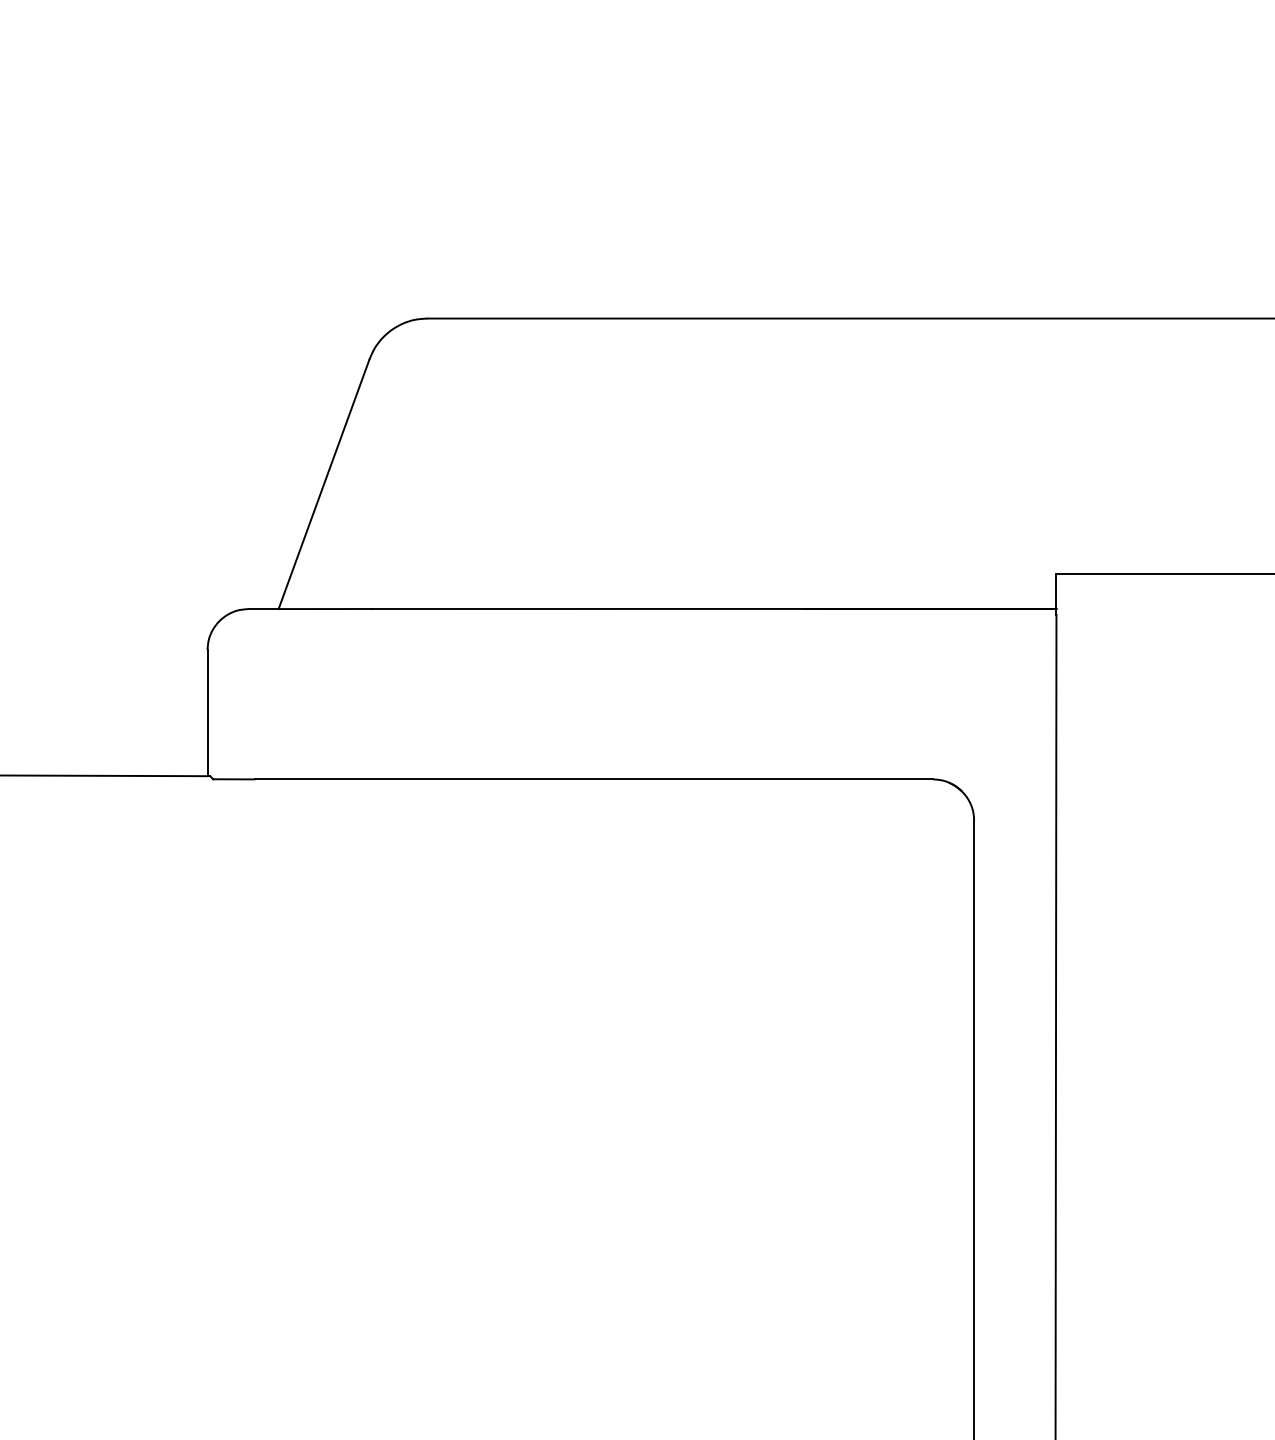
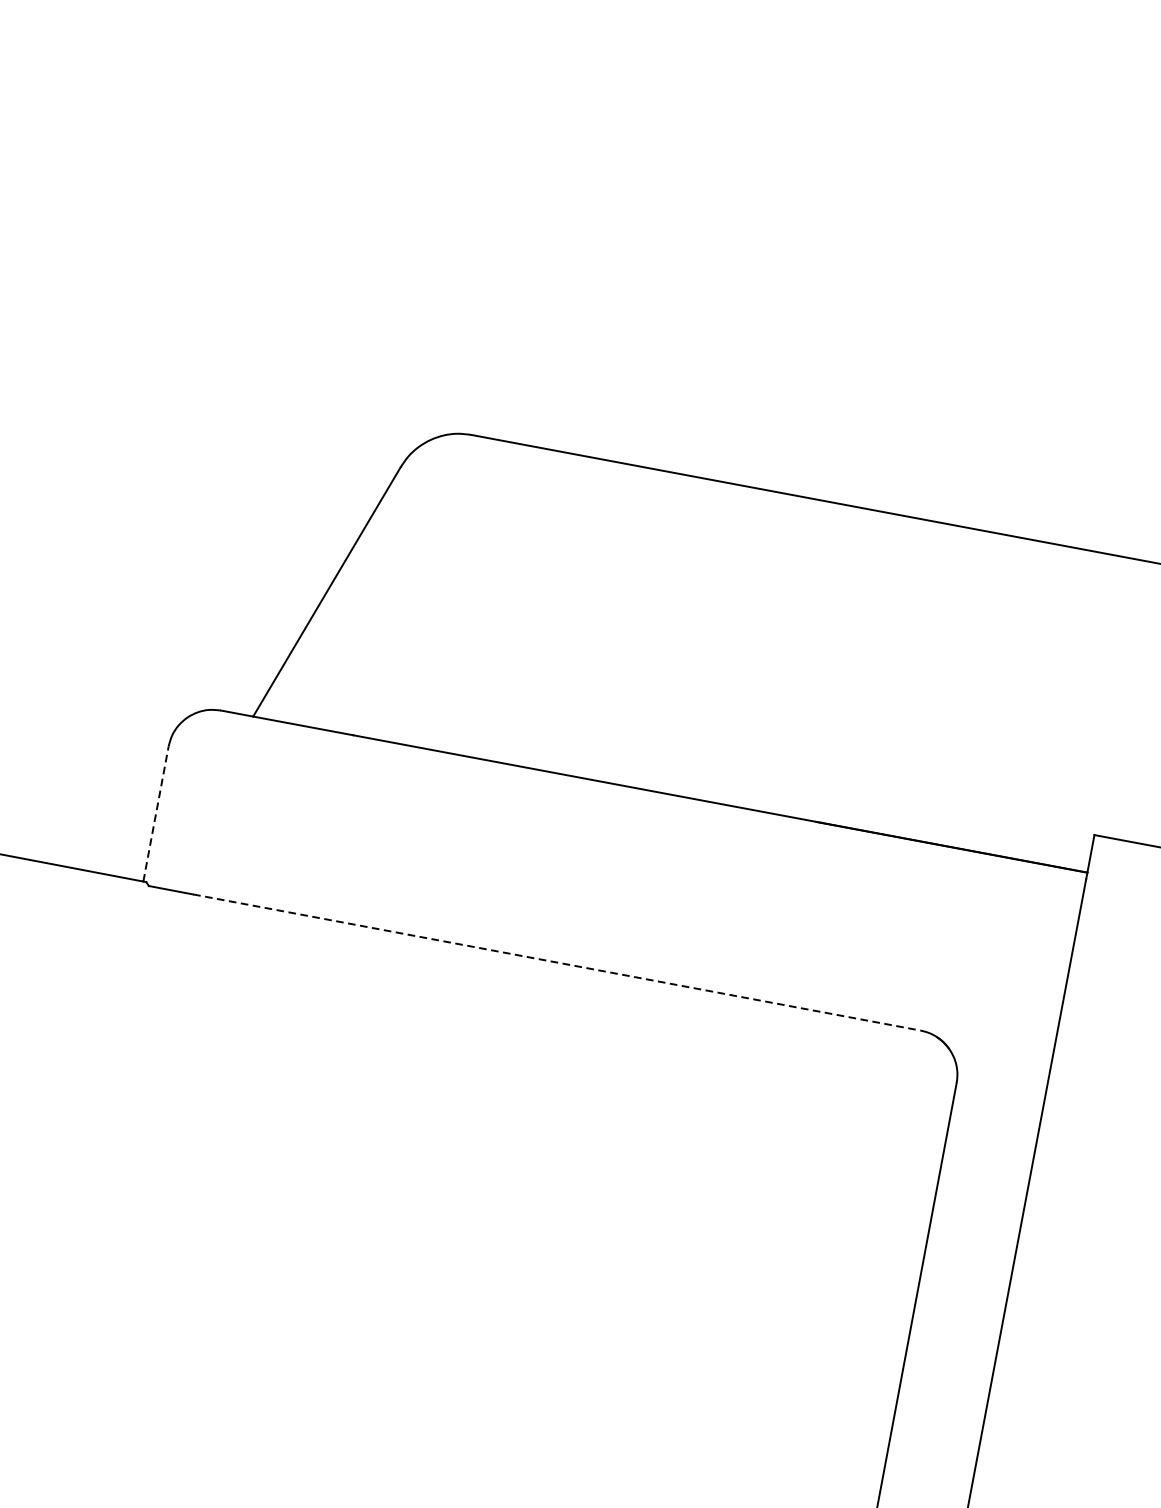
line: (207, 712) -> (156, 813), solid -> dashed
line: (594, 779) -> (557, 962), solid -> dashed

